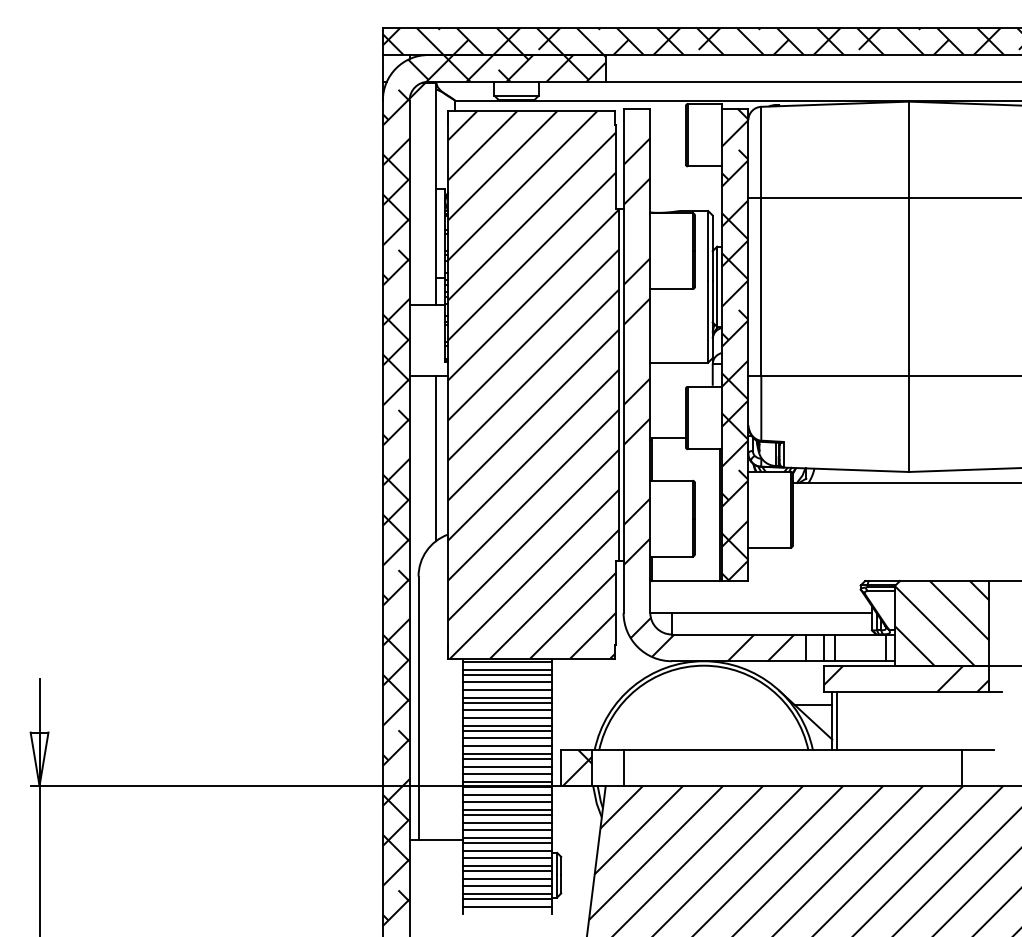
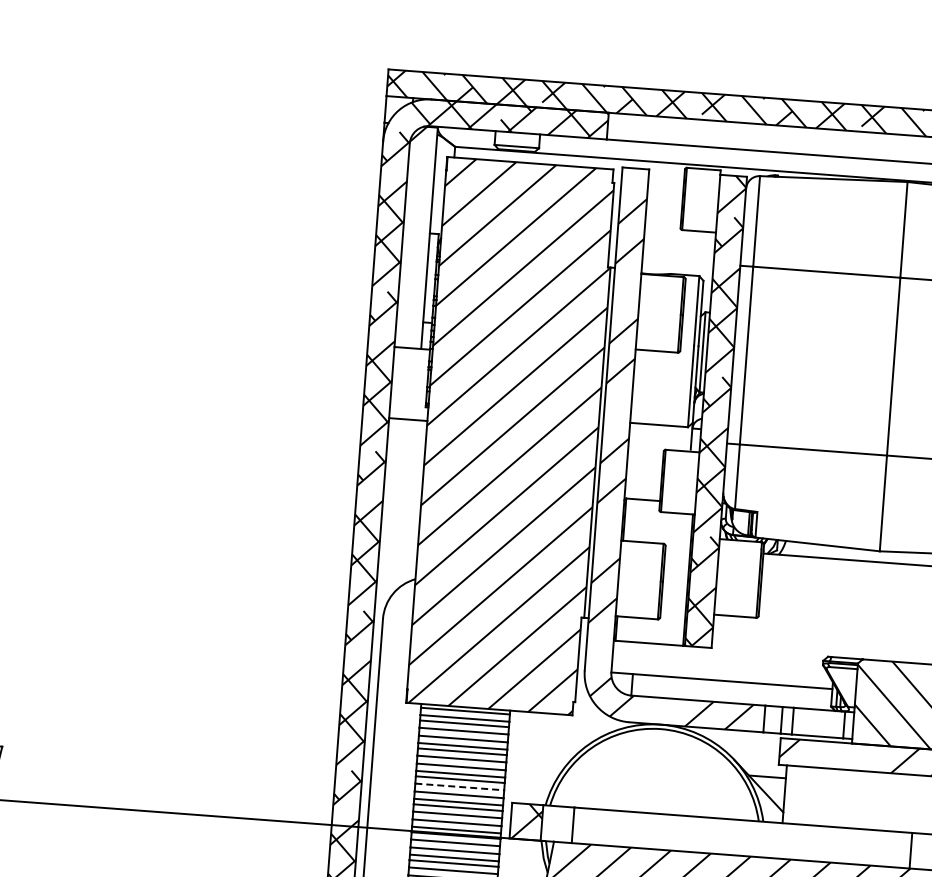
line: (436, 457) -> (409, 501), removed
line: (836, 721) -> (788, 794), removed
line: (507, 738) -> (459, 786), solid -> dashed

